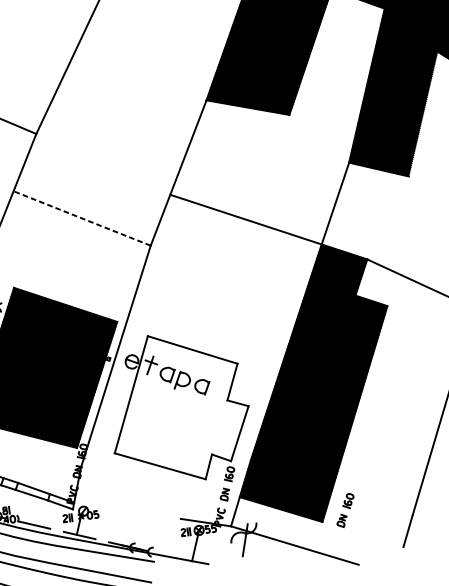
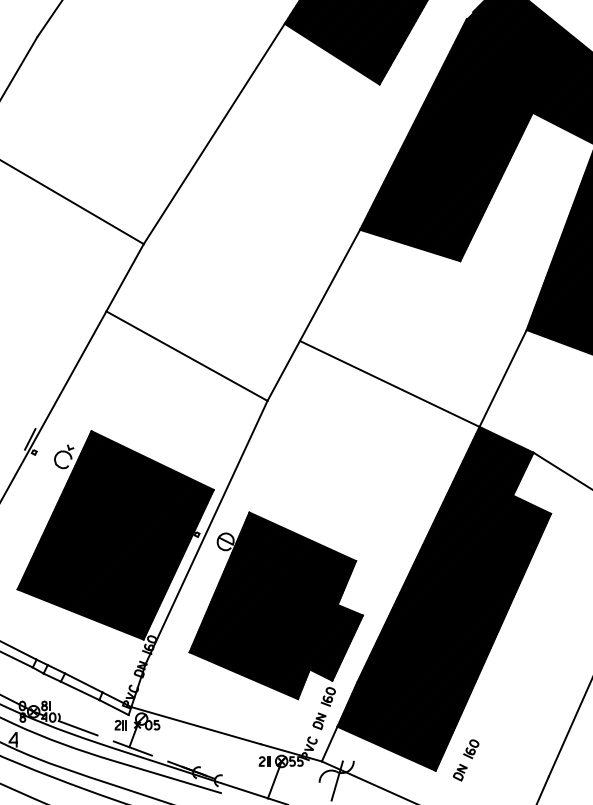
line: (81, 218) -> (186, 355), dashed -> solid
hatch: (178, 407) -> (275, 605), added
line: (127, 510) -> (195, 725), added

